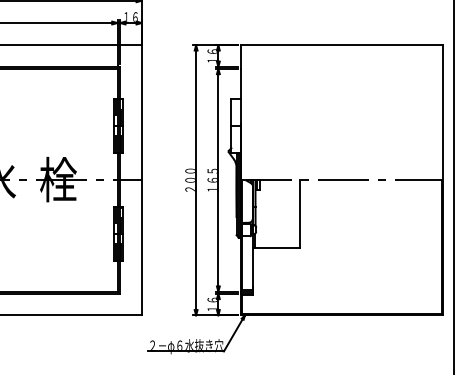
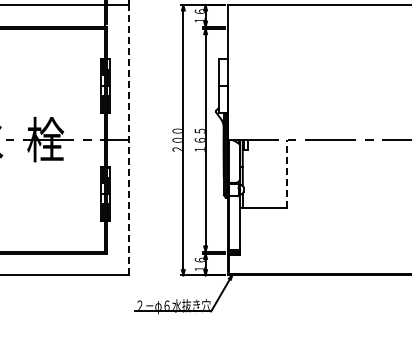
line: (141, 179) -> (128, 139), solid -> dashed
line: (300, 214) -> (287, 174), solid -> dashed

